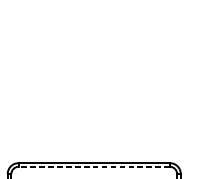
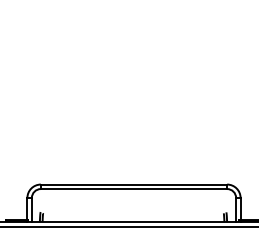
line: (93, 167) -> (133, 189), dashed -> solid

